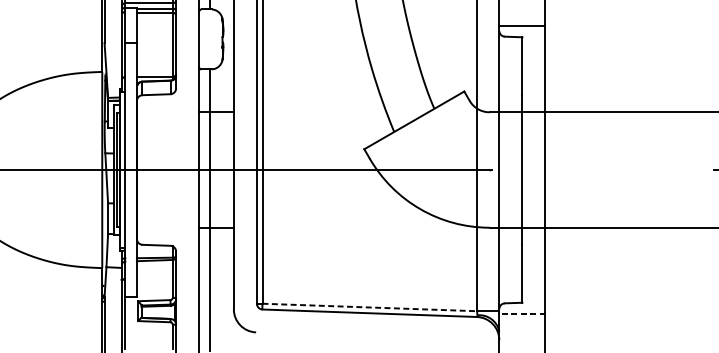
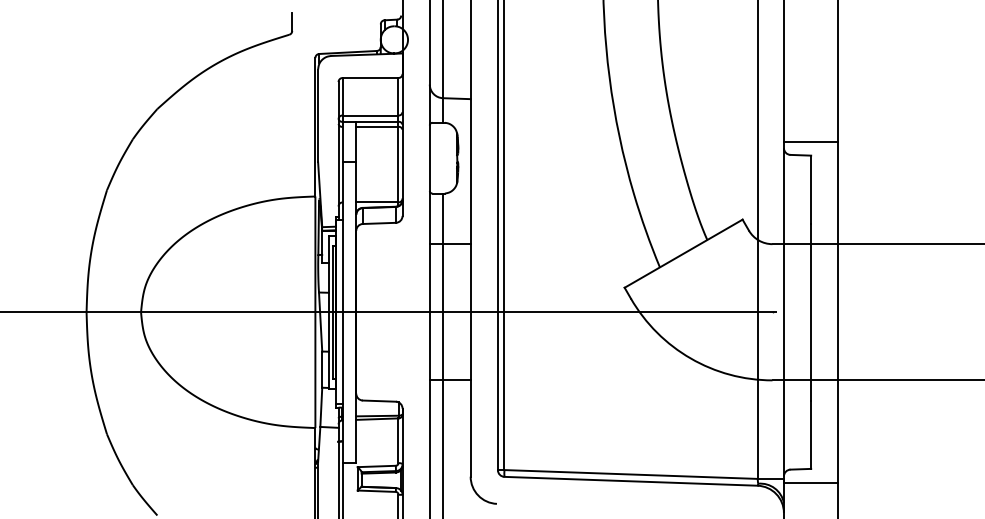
line: (370, 307) -> (631, 474), dashed -> solid
line: (521, 314) -> (810, 482), dashed -> solid

